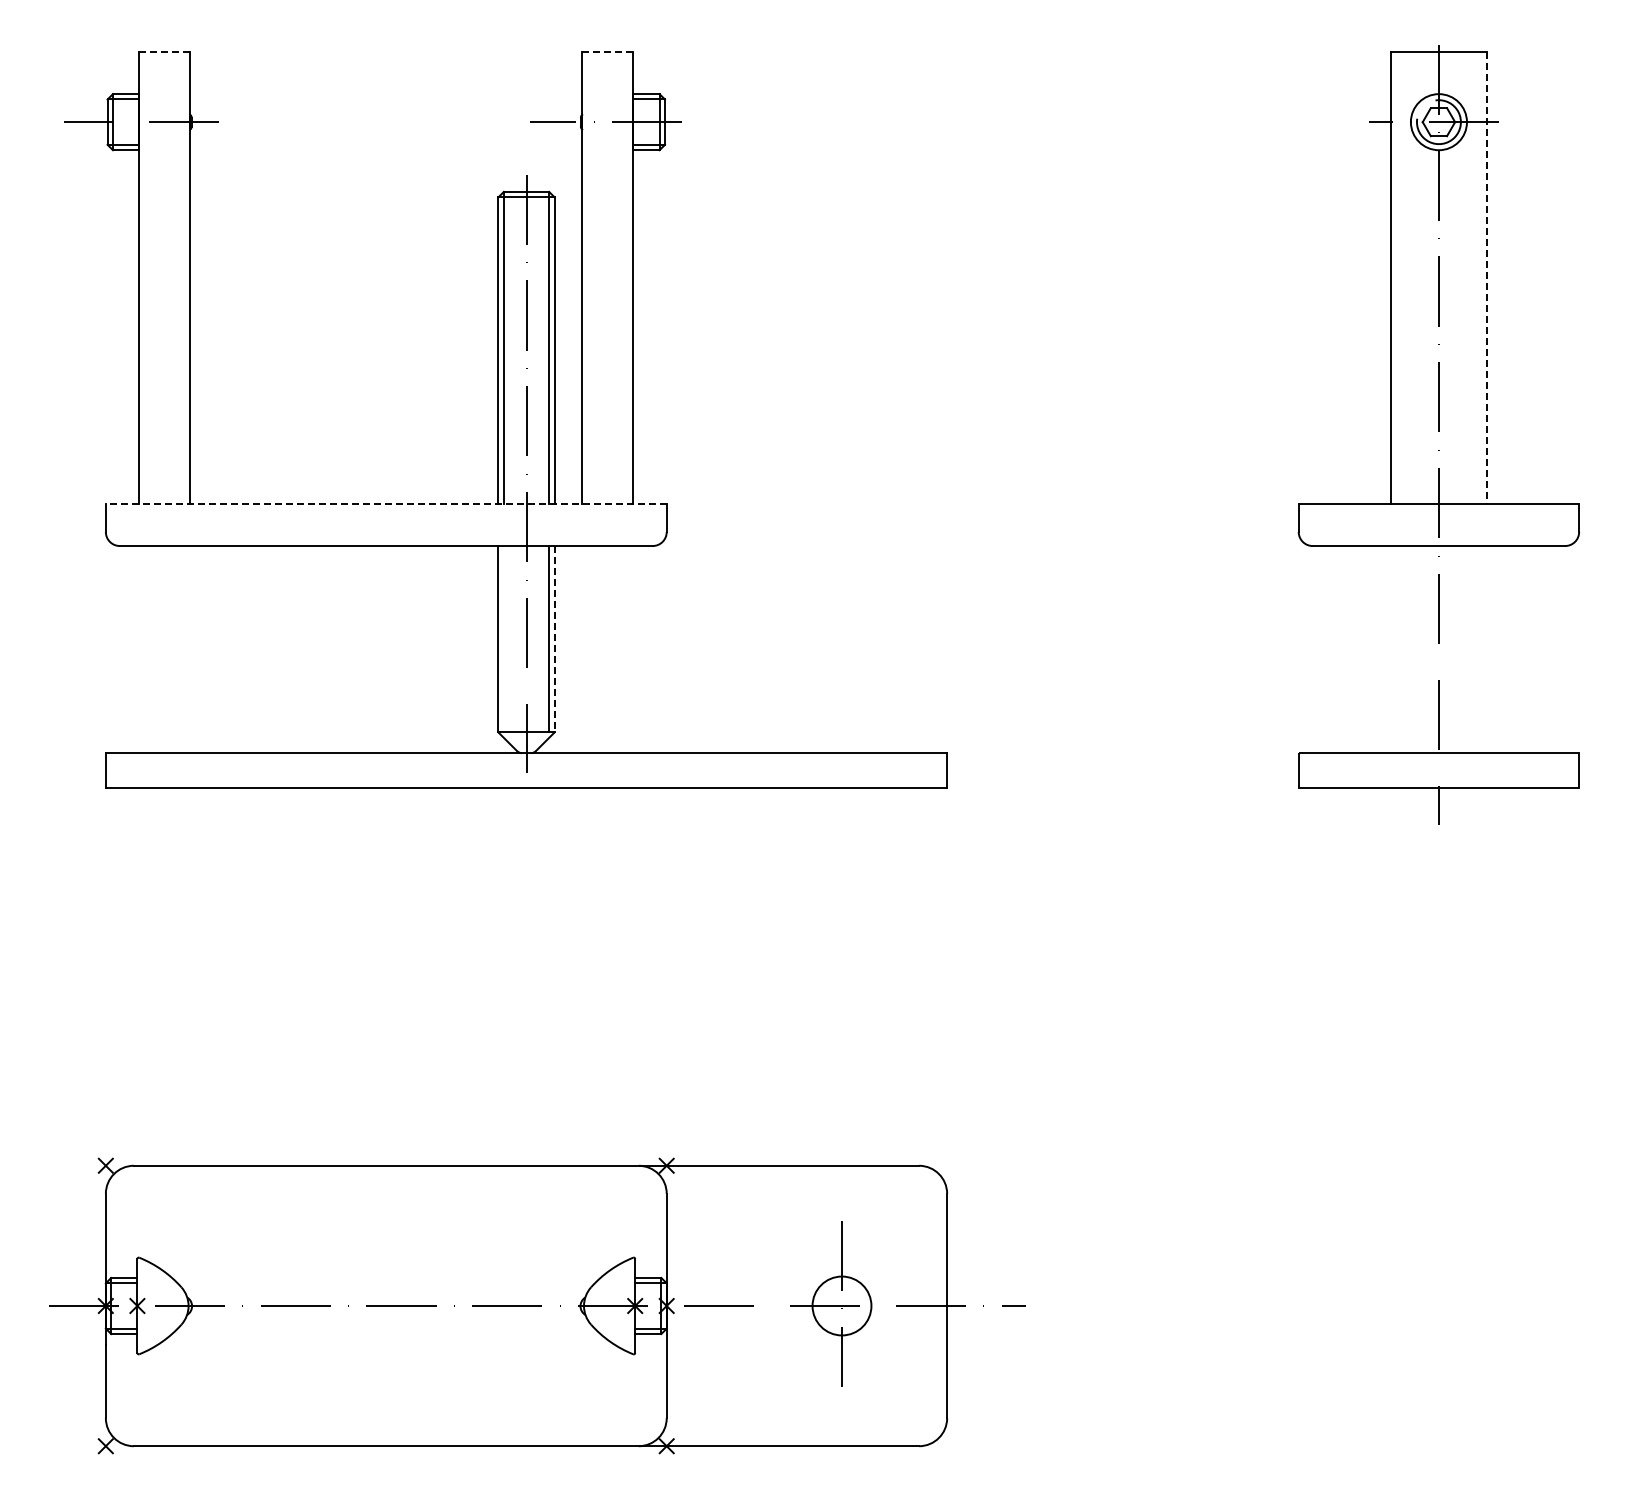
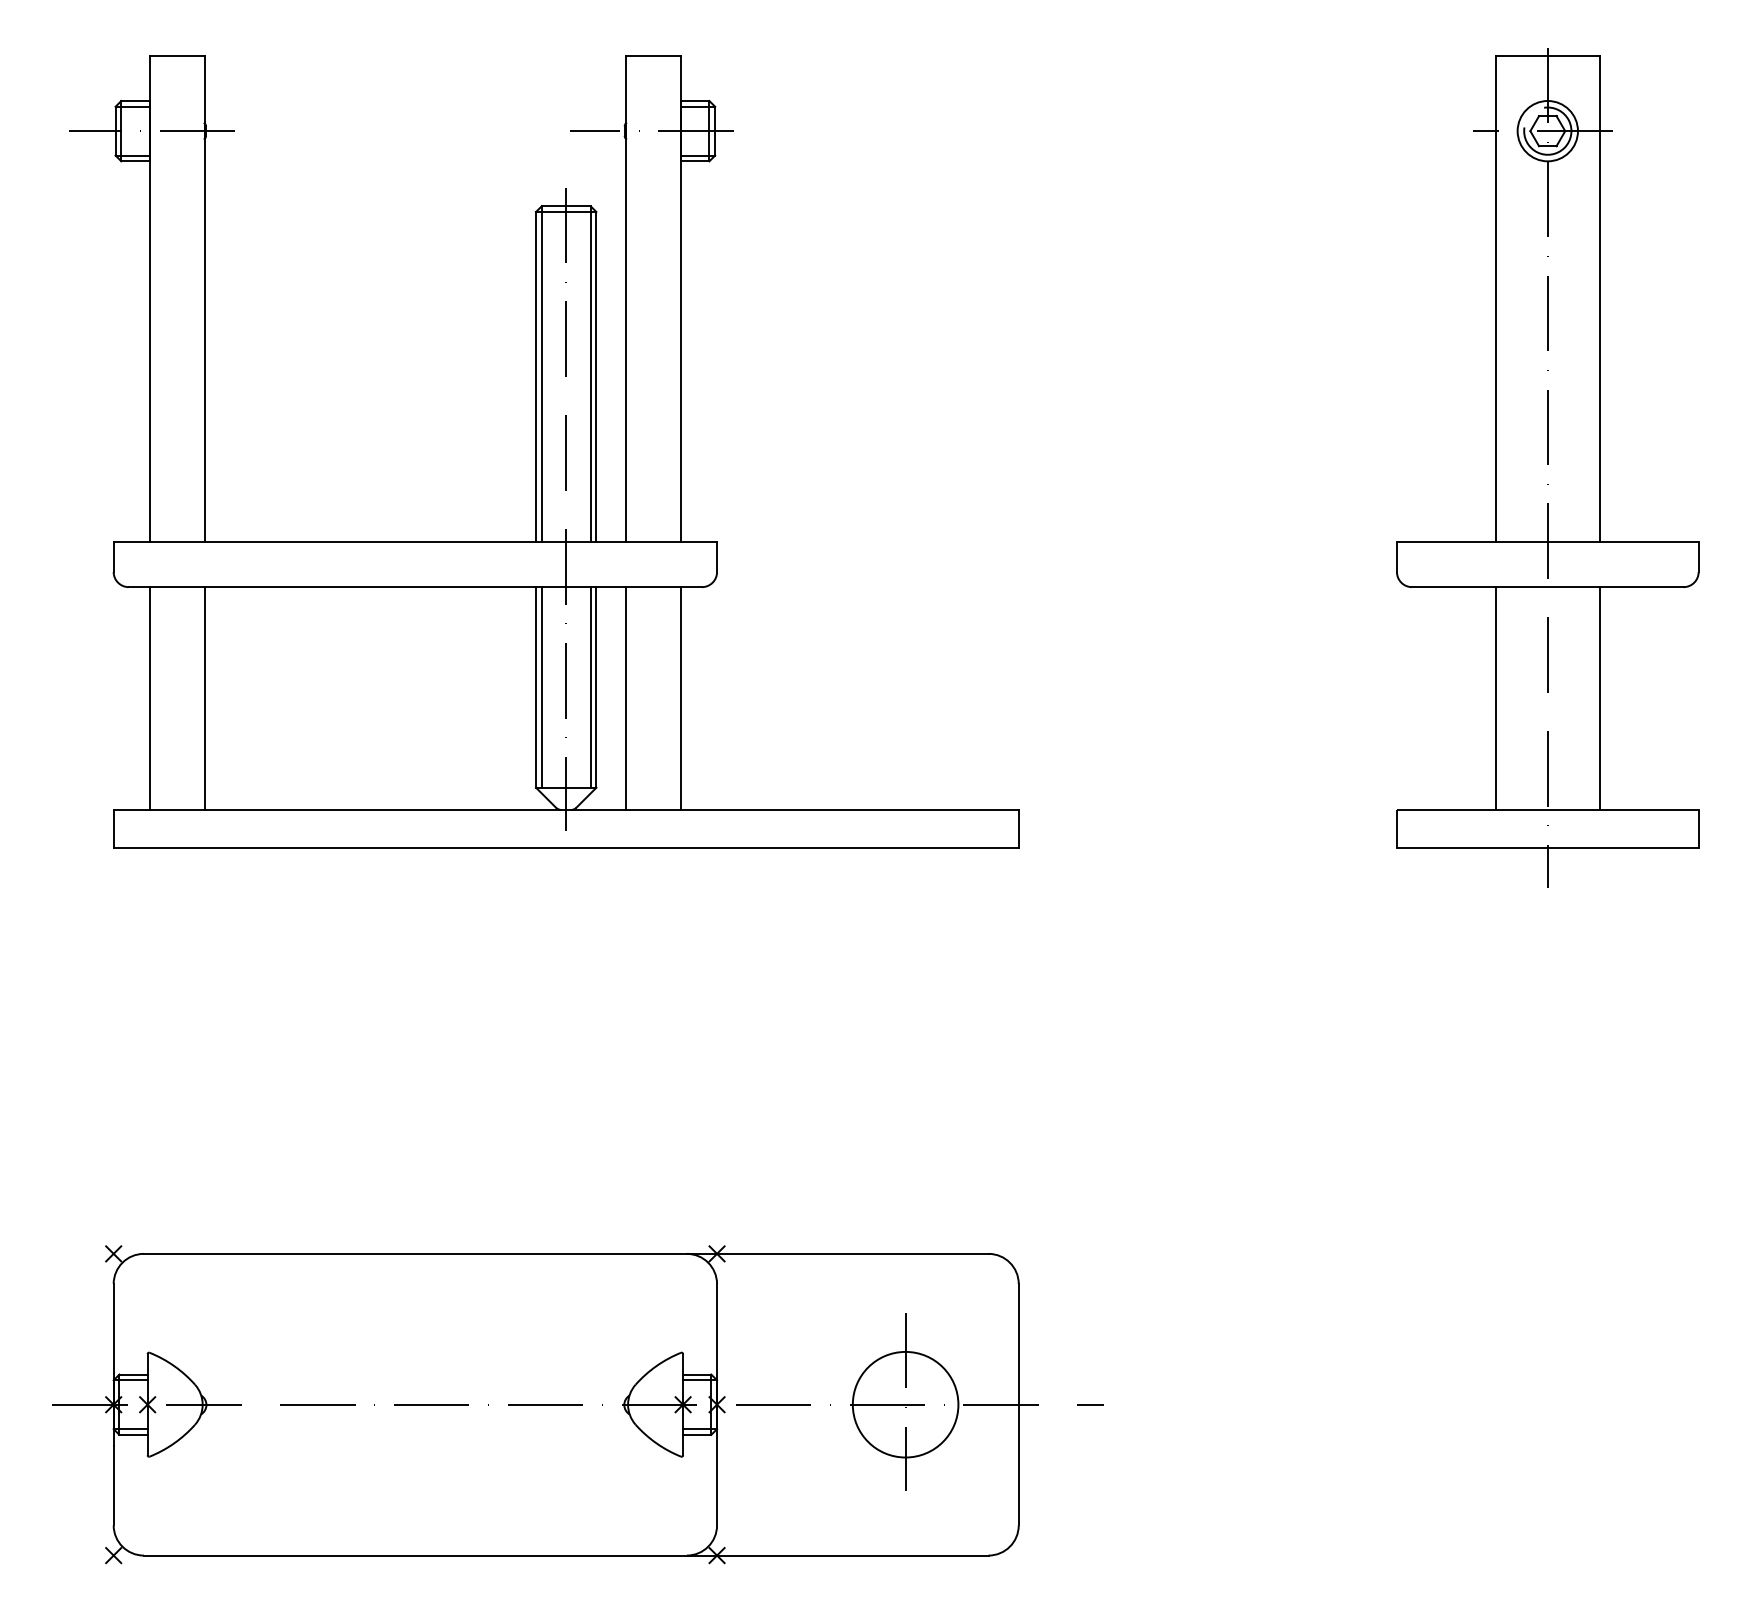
line: (164, 52) -> (176, 56), dashed -> solid
line: (607, 52) -> (653, 56), dashed -> solid
line: (1487, 278) -> (1600, 299), dashed -> solid
line: (385, 503) -> (414, 541), dashed -> solid
line: (503, 639) -> (541, 687), added
line: (554, 639) -> (596, 687), dashed -> solid
line: (139, 649) -> (149, 698), added
line: (190, 649) -> (204, 698), added
line: (582, 649) -> (626, 698), added
line: (633, 649) -> (681, 698), added
line: (1390, 649) -> (1495, 698), added
line: (1487, 649) -> (1600, 698), added
circle: (841, 1305) -> (905, 1404), size x1.67

